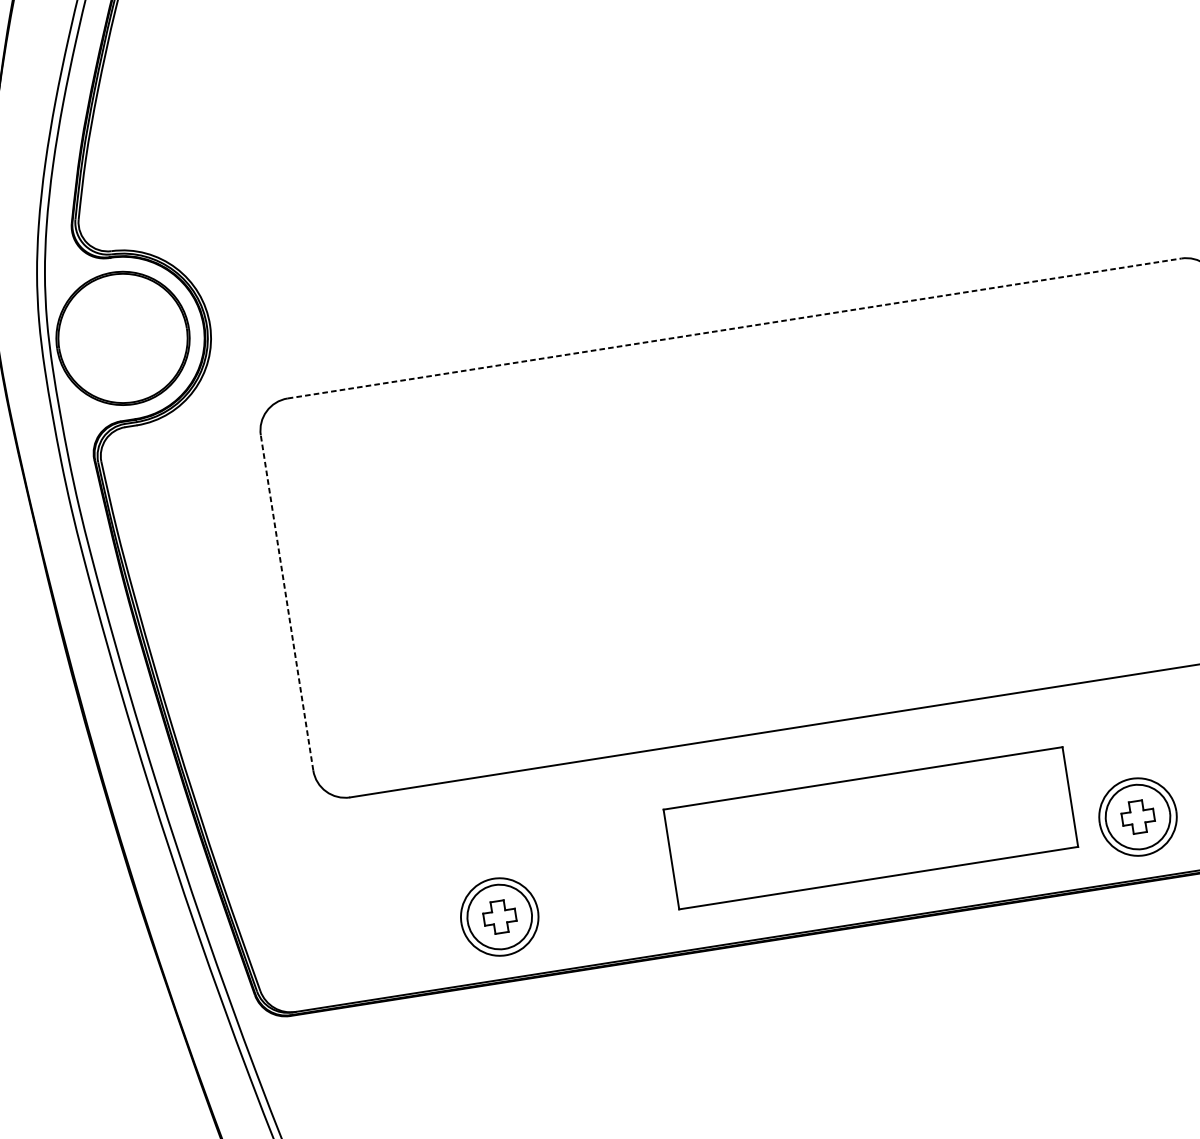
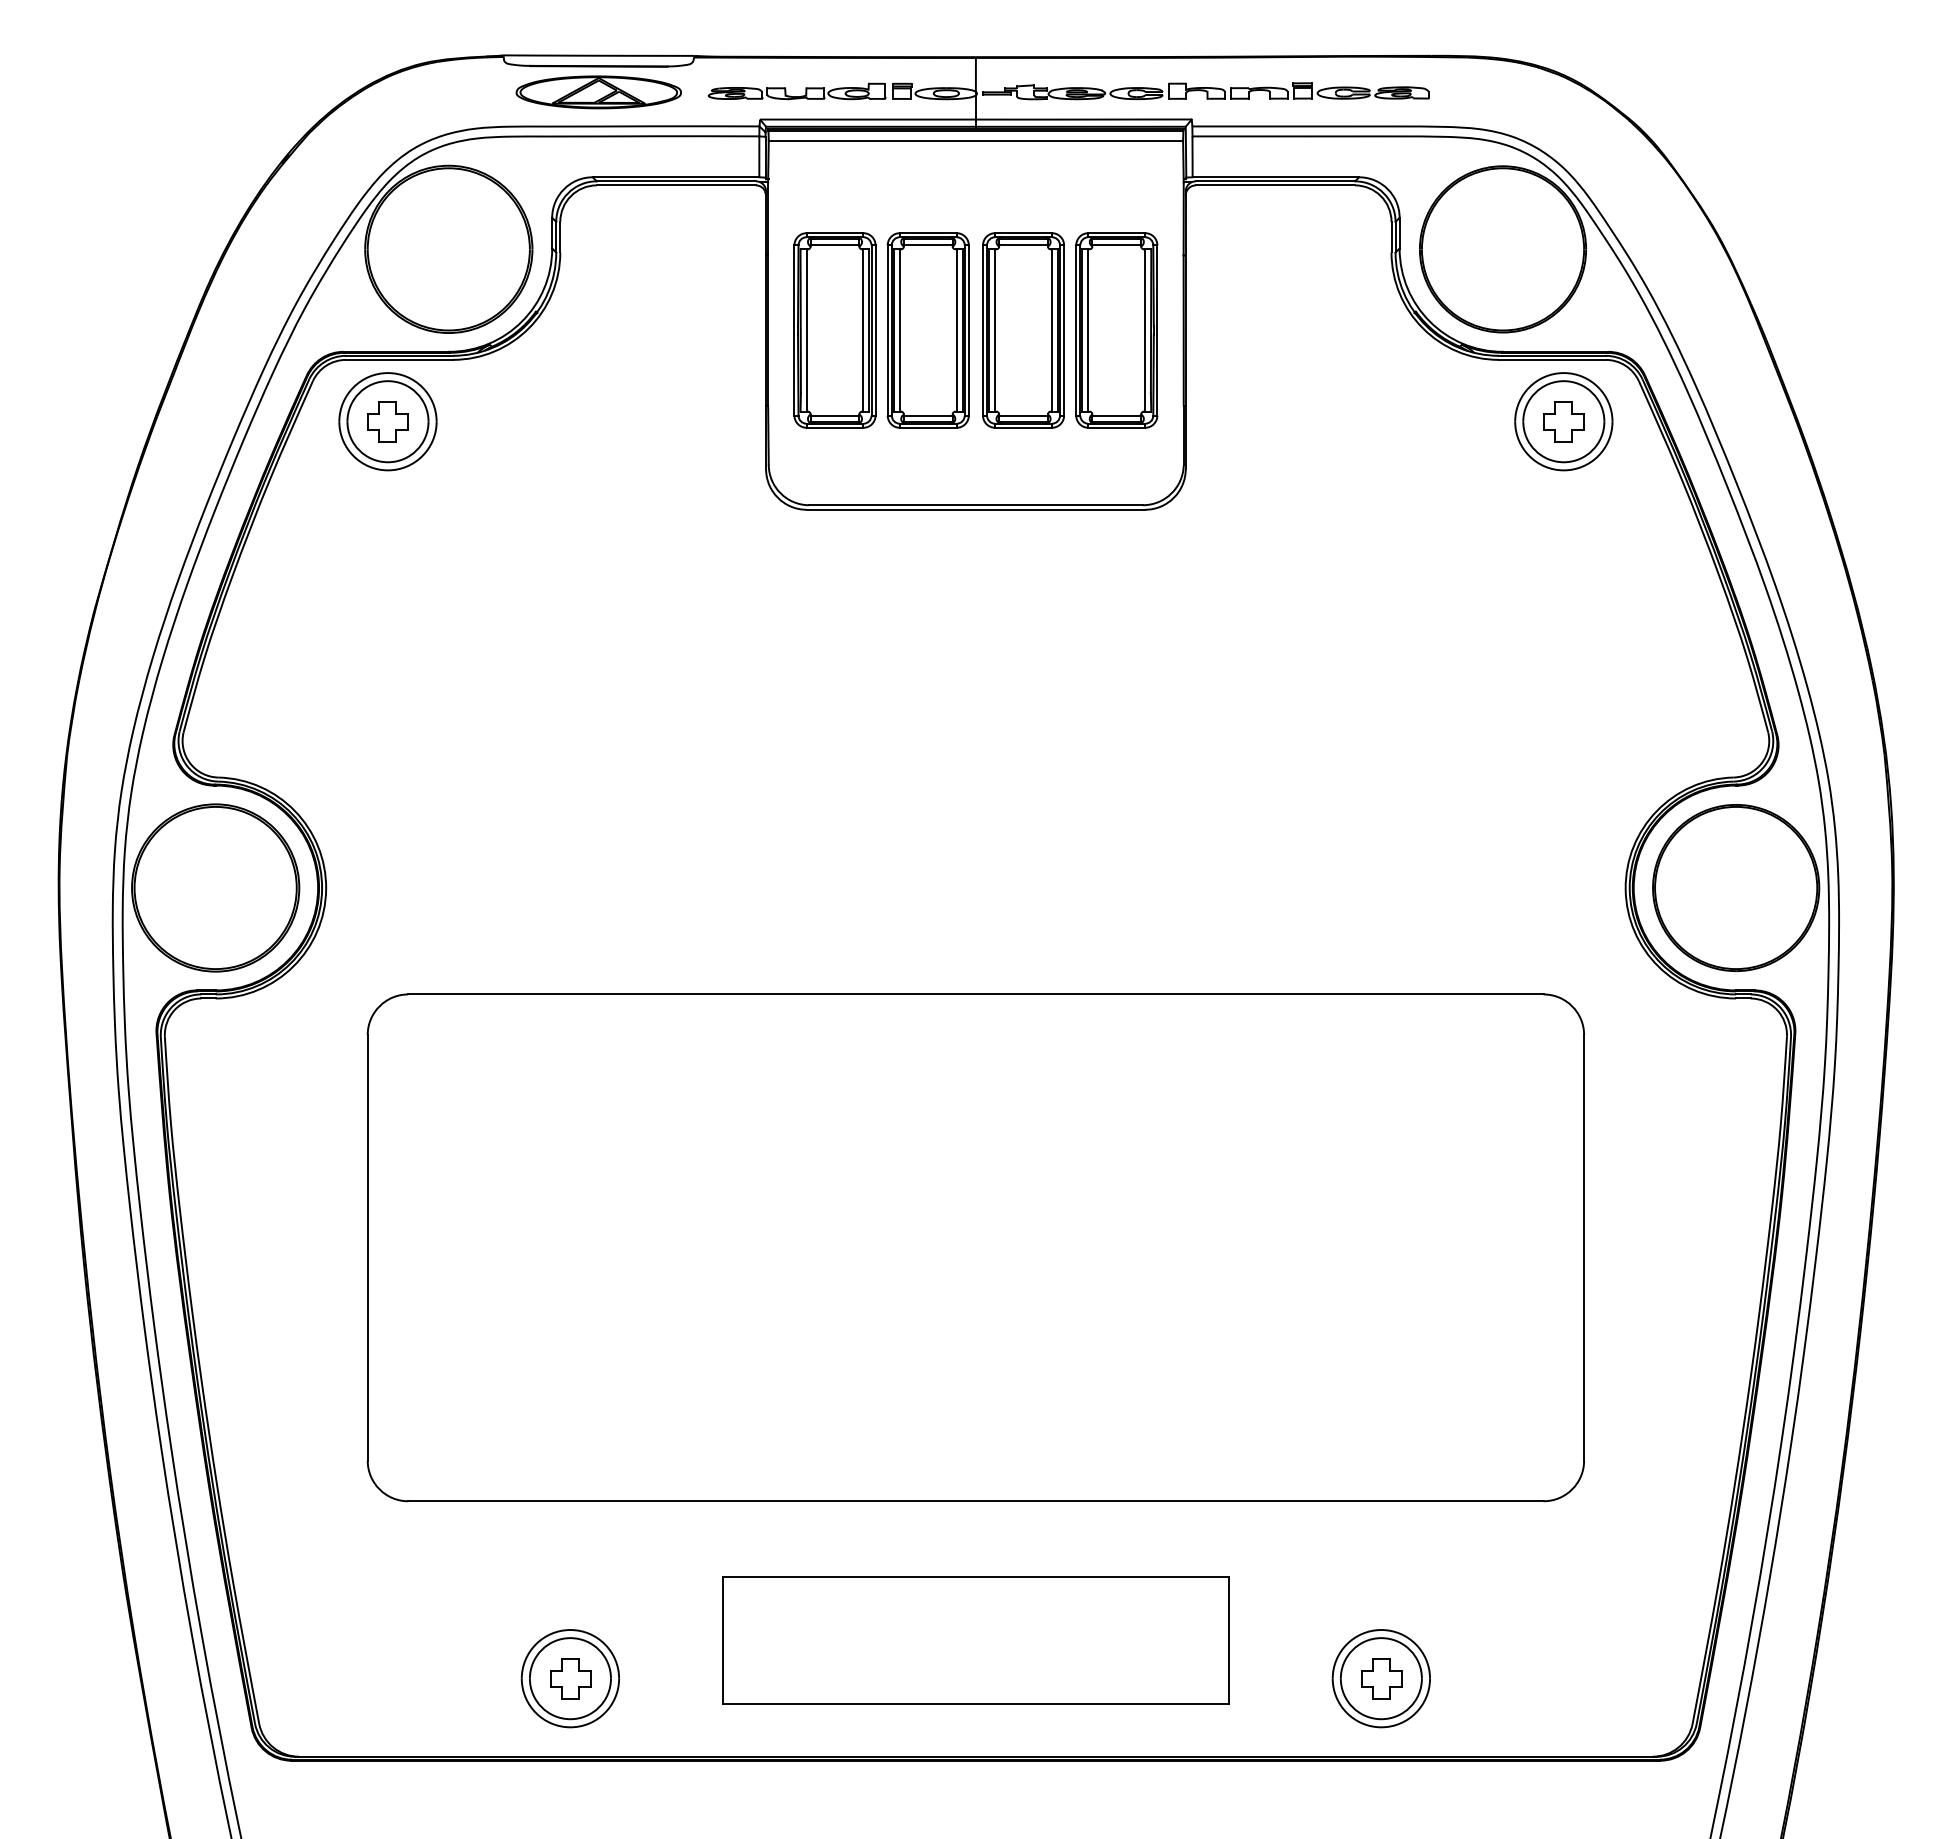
line: (734, 328) -> (975, 994), dashed -> solid
line: (286, 602) -> (367, 1247), dashed -> solid
part: (870, 828) -> (975, 1640), moved

